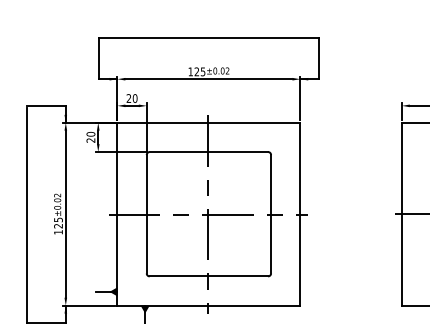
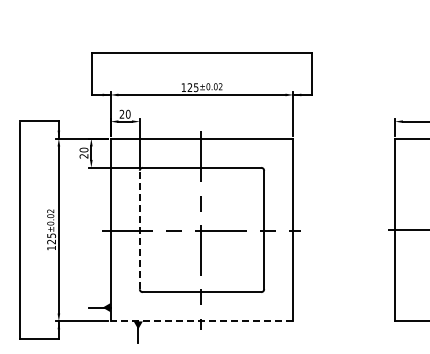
line: (146, 213) -> (139, 229), solid -> dashed
line: (208, 305) -> (201, 321), solid -> dashed

